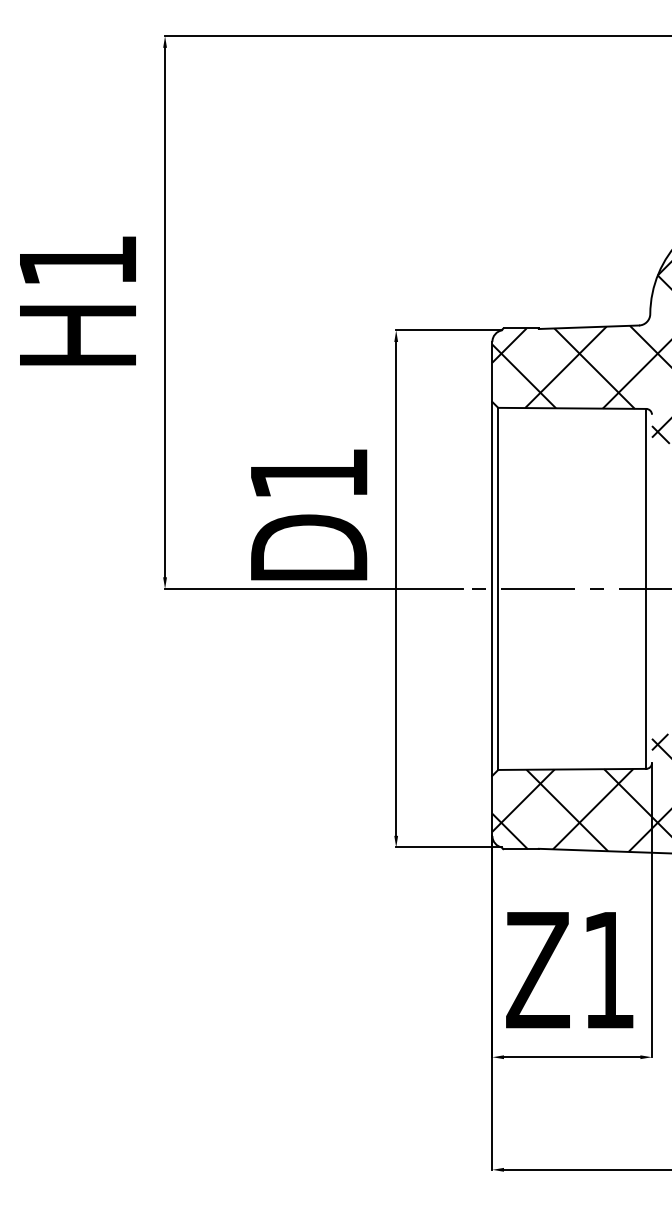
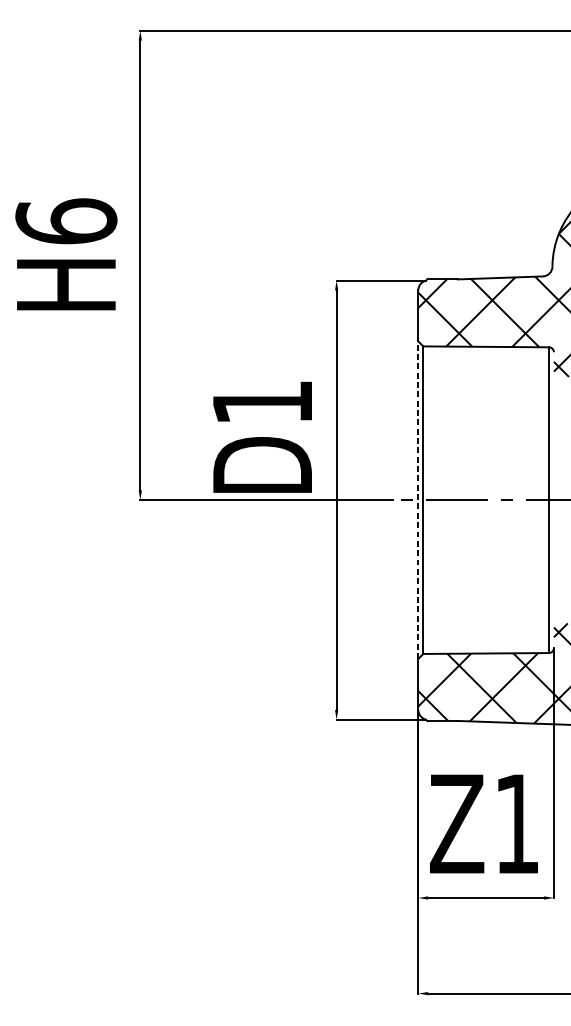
text: (77, 260) -> (65, 221), H1 -> H6
line: (492, 588) -> (418, 499), solid -> dashed

